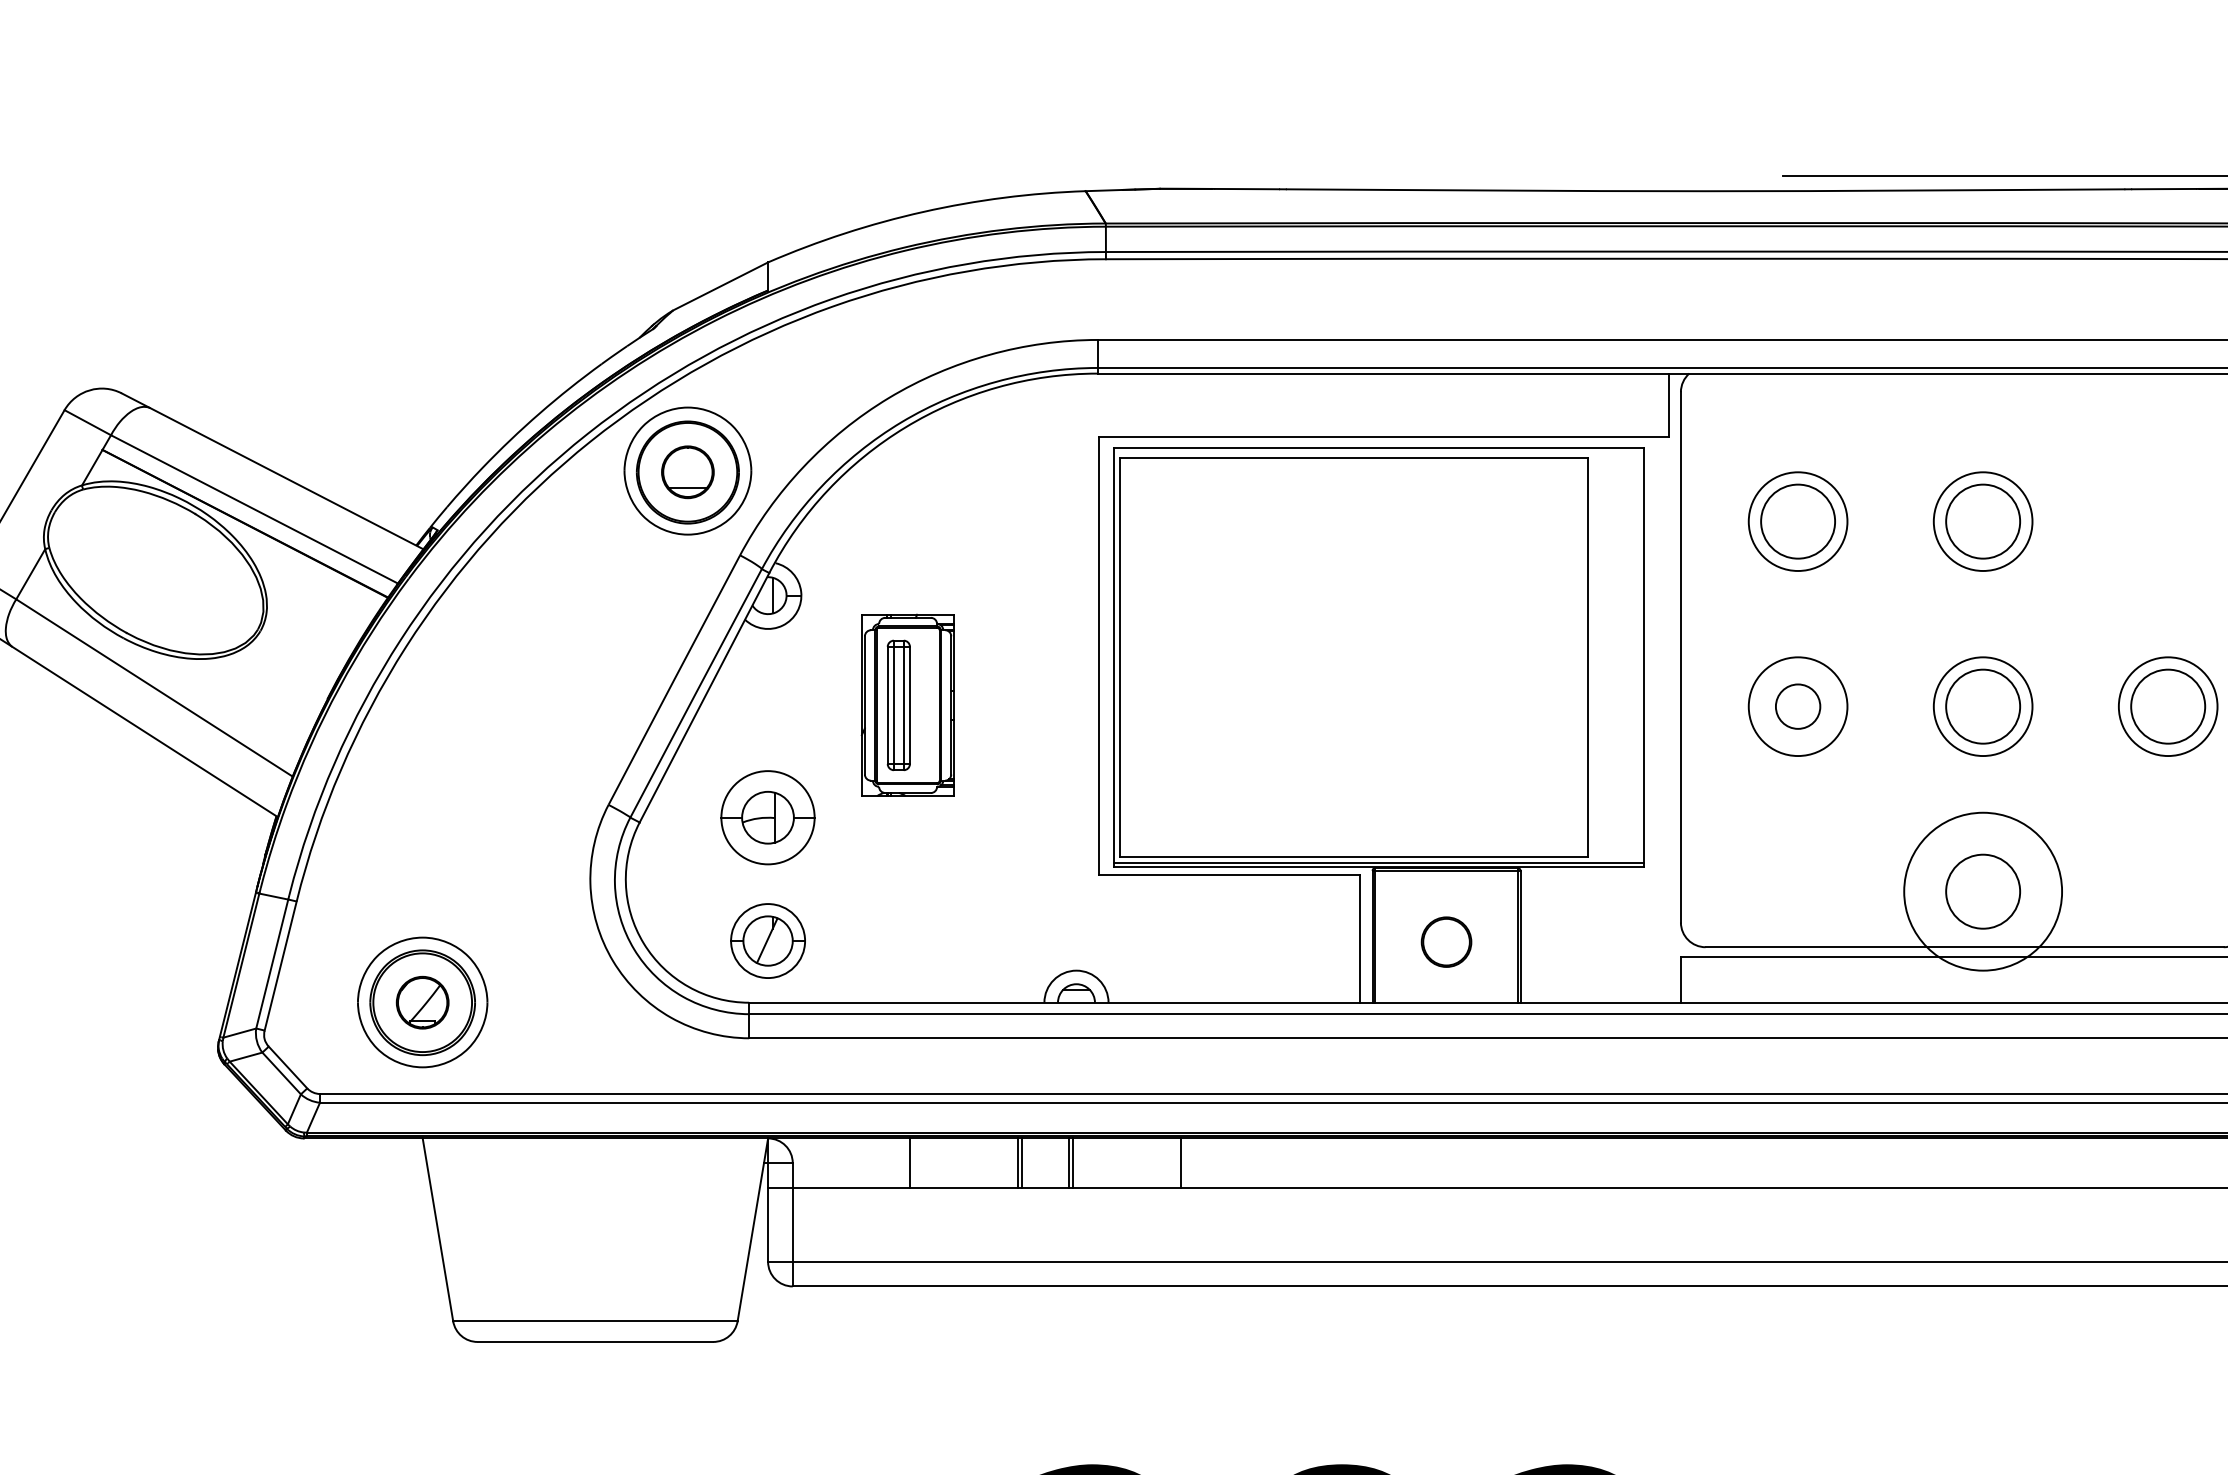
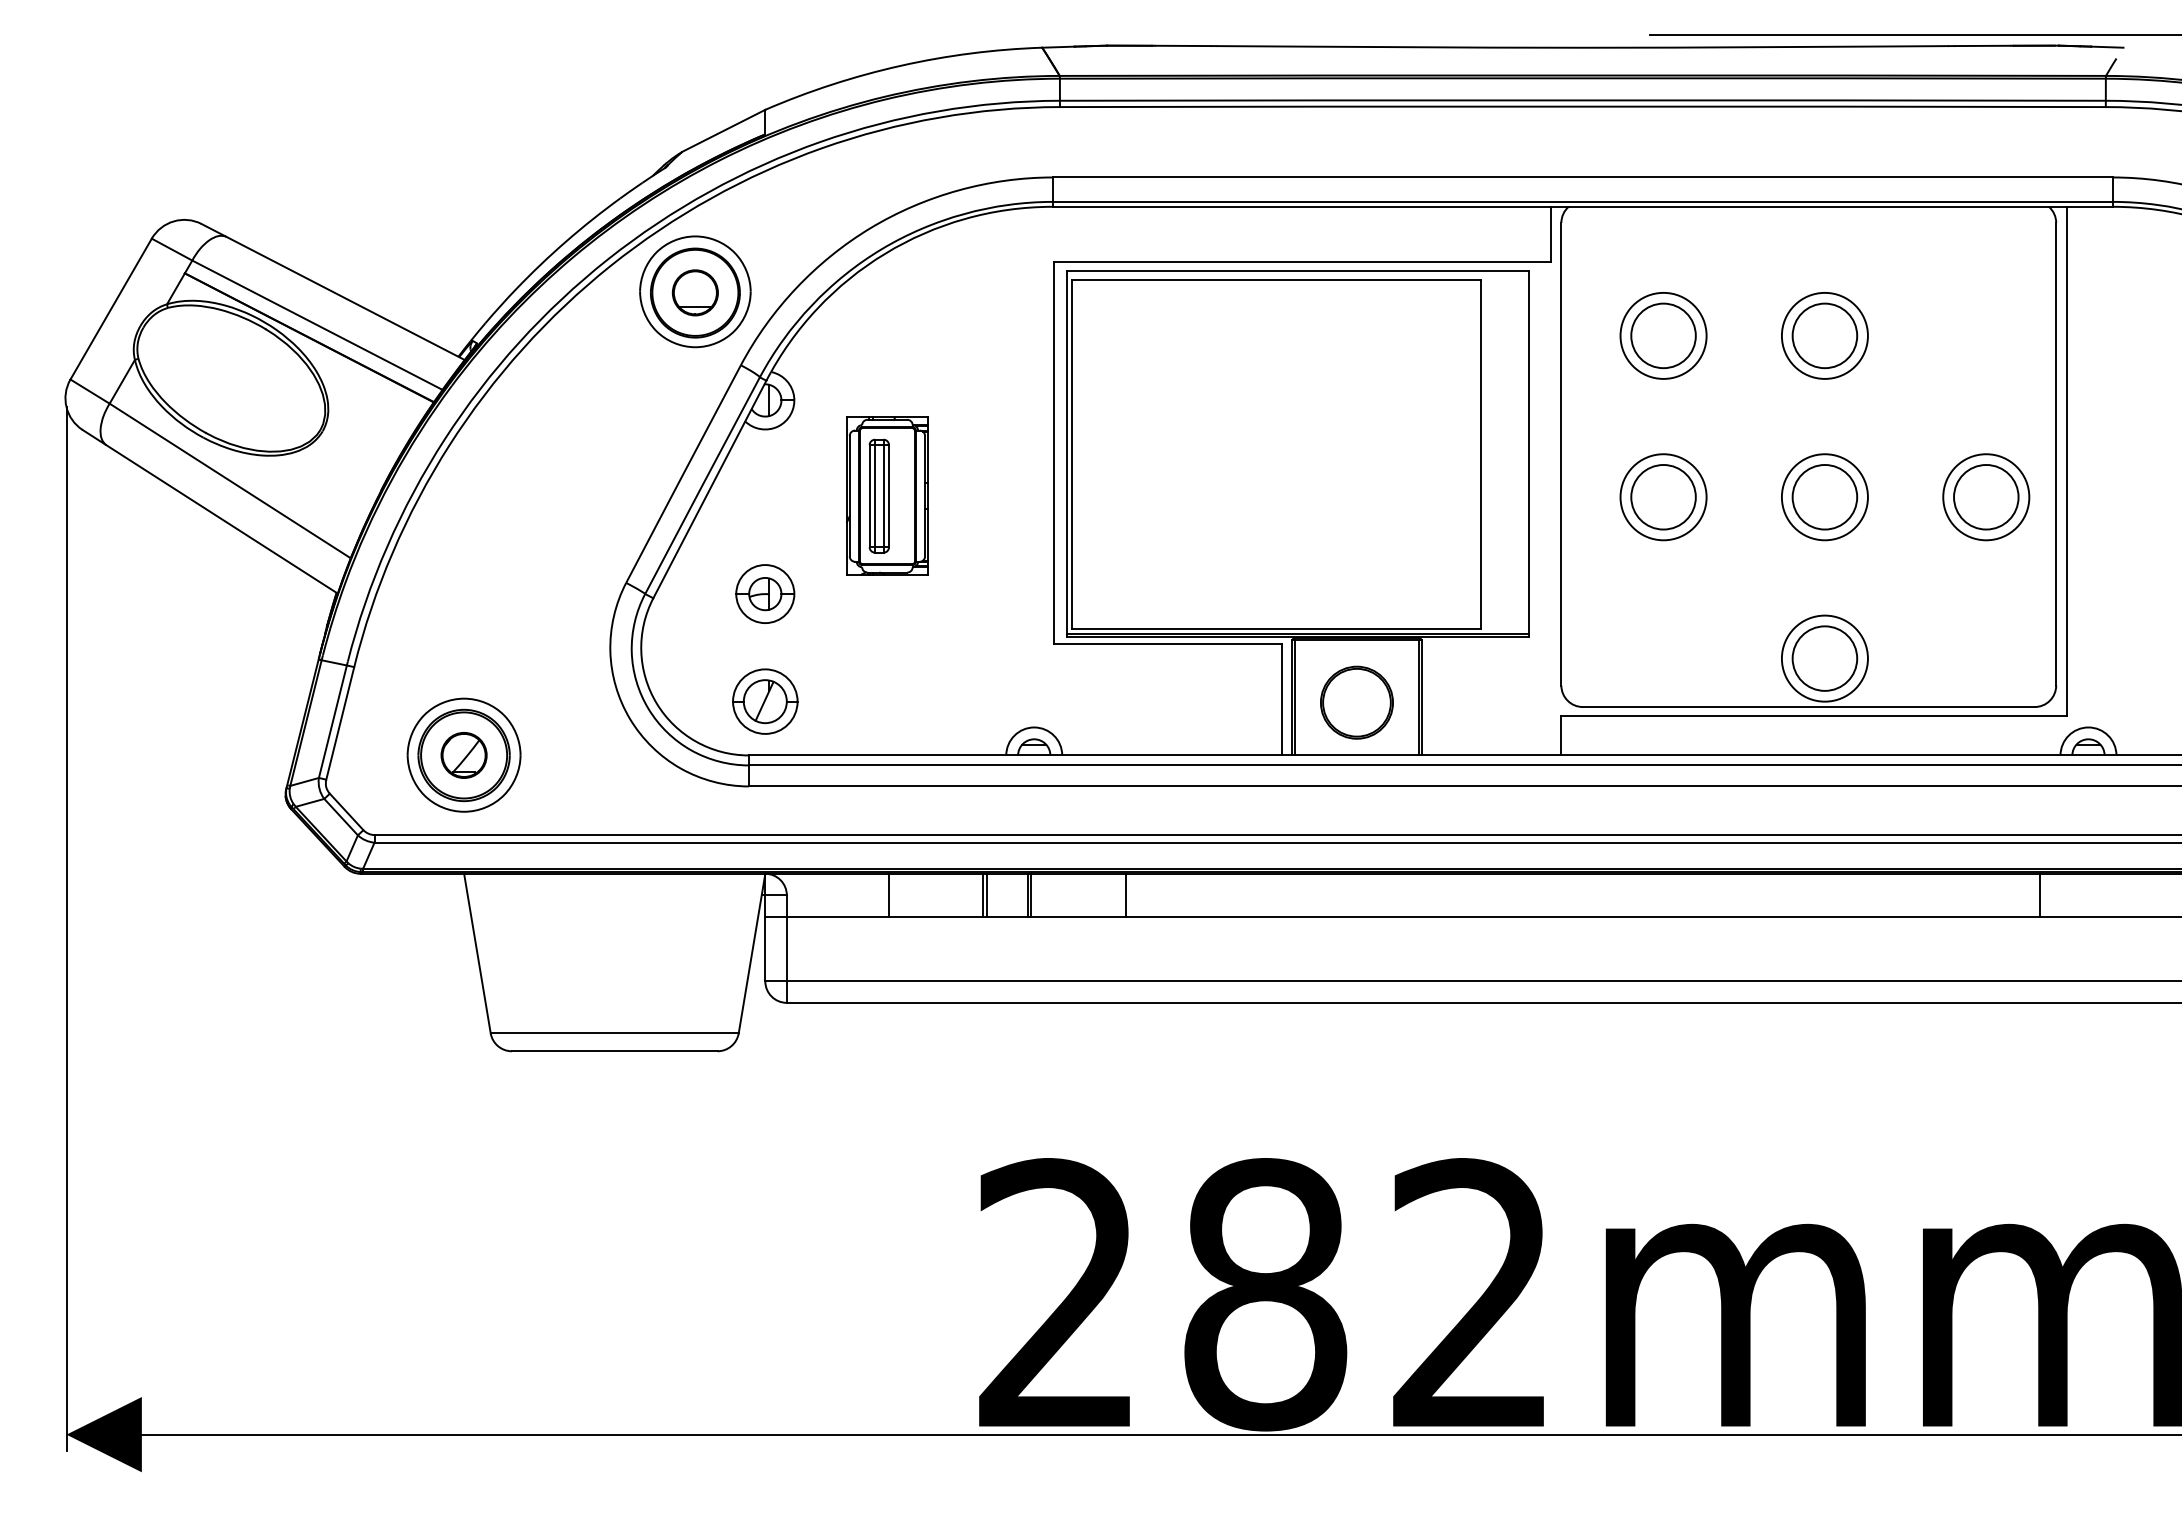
circle: (1798, 706) -> (1663, 497), size x1.67
part: (768, 817) -> (765, 593), size x0.71
circle: (1982, 891) -> (1824, 658), size x0.62
part: (1446, 942) -> (1356, 702), size x1.67

